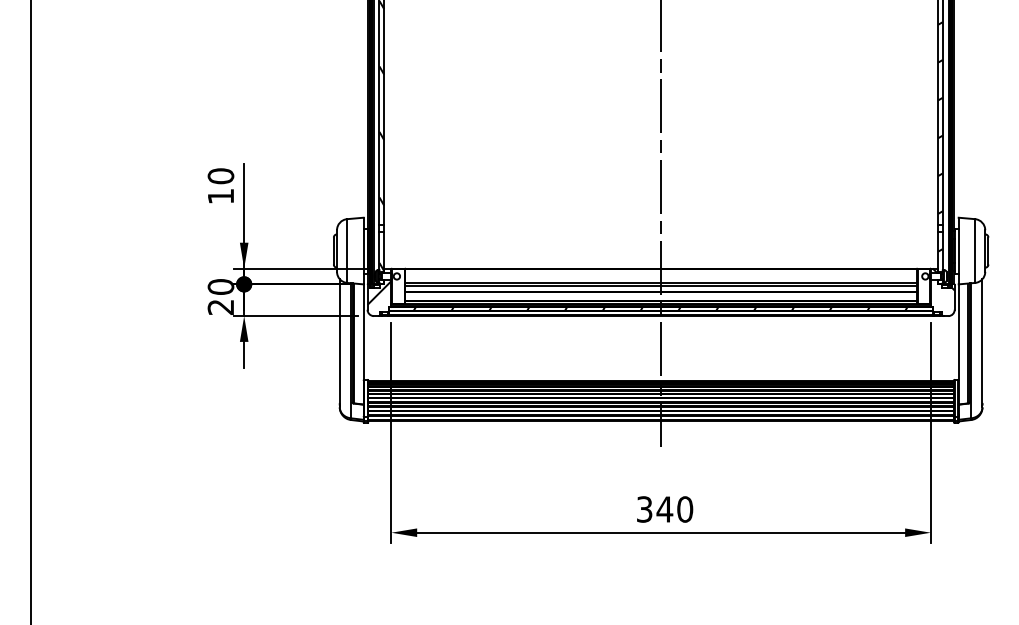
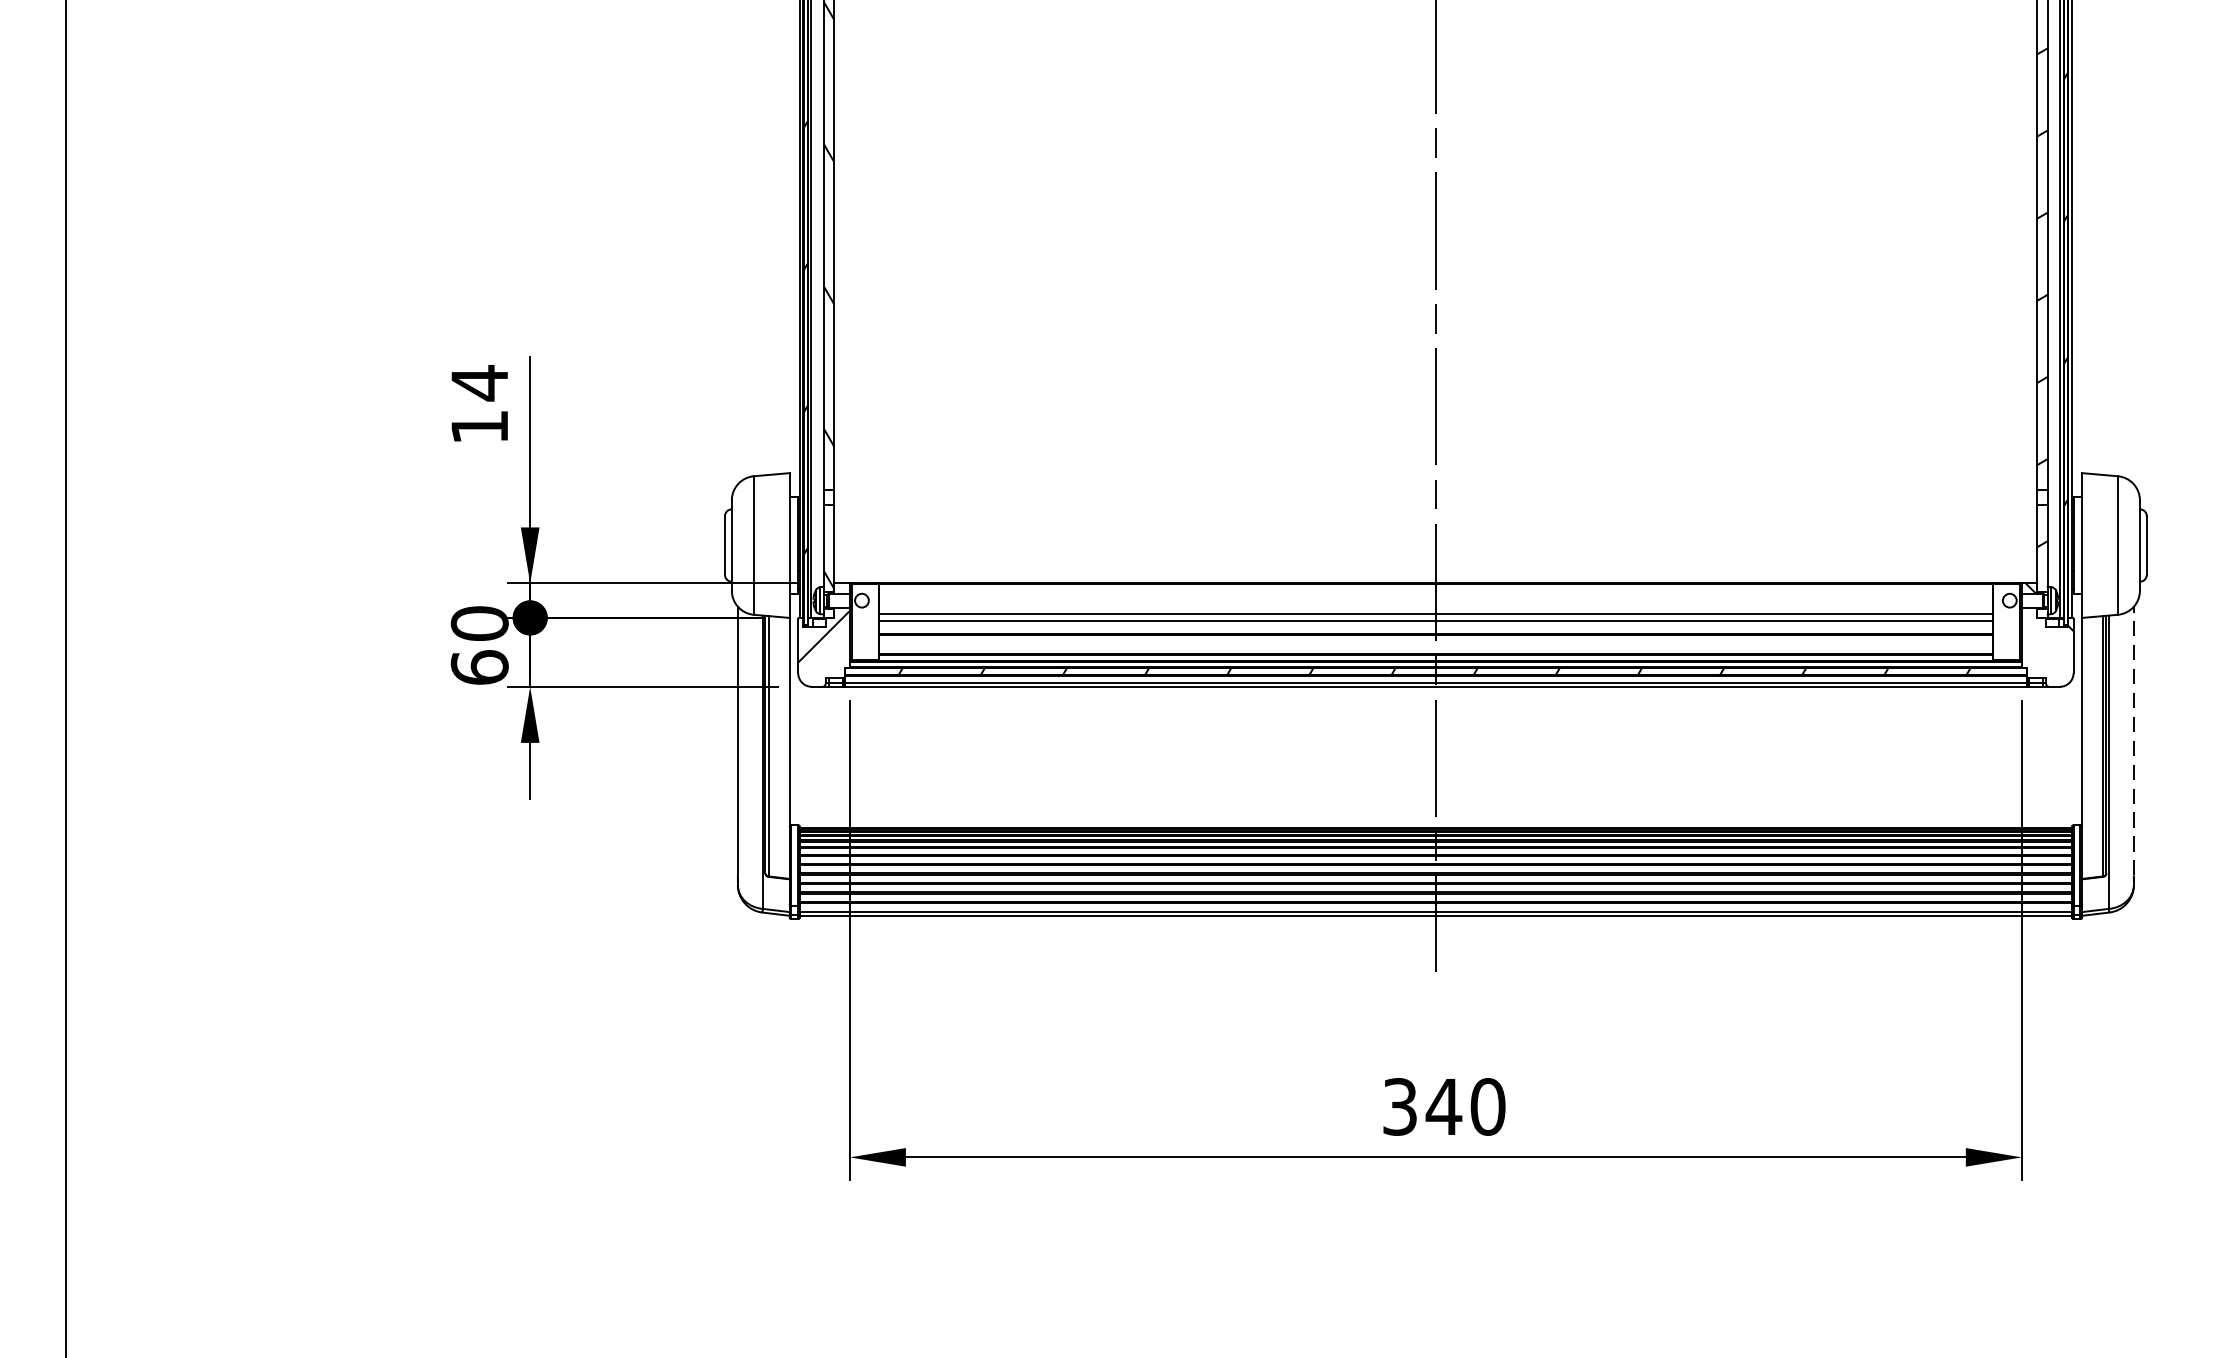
text: (220, 176) -> (478, 383), 10 -> 14
text: (220, 307) -> (478, 668), 20 -> 60
line: (982, 341) -> (2133, 741), solid -> dashed

